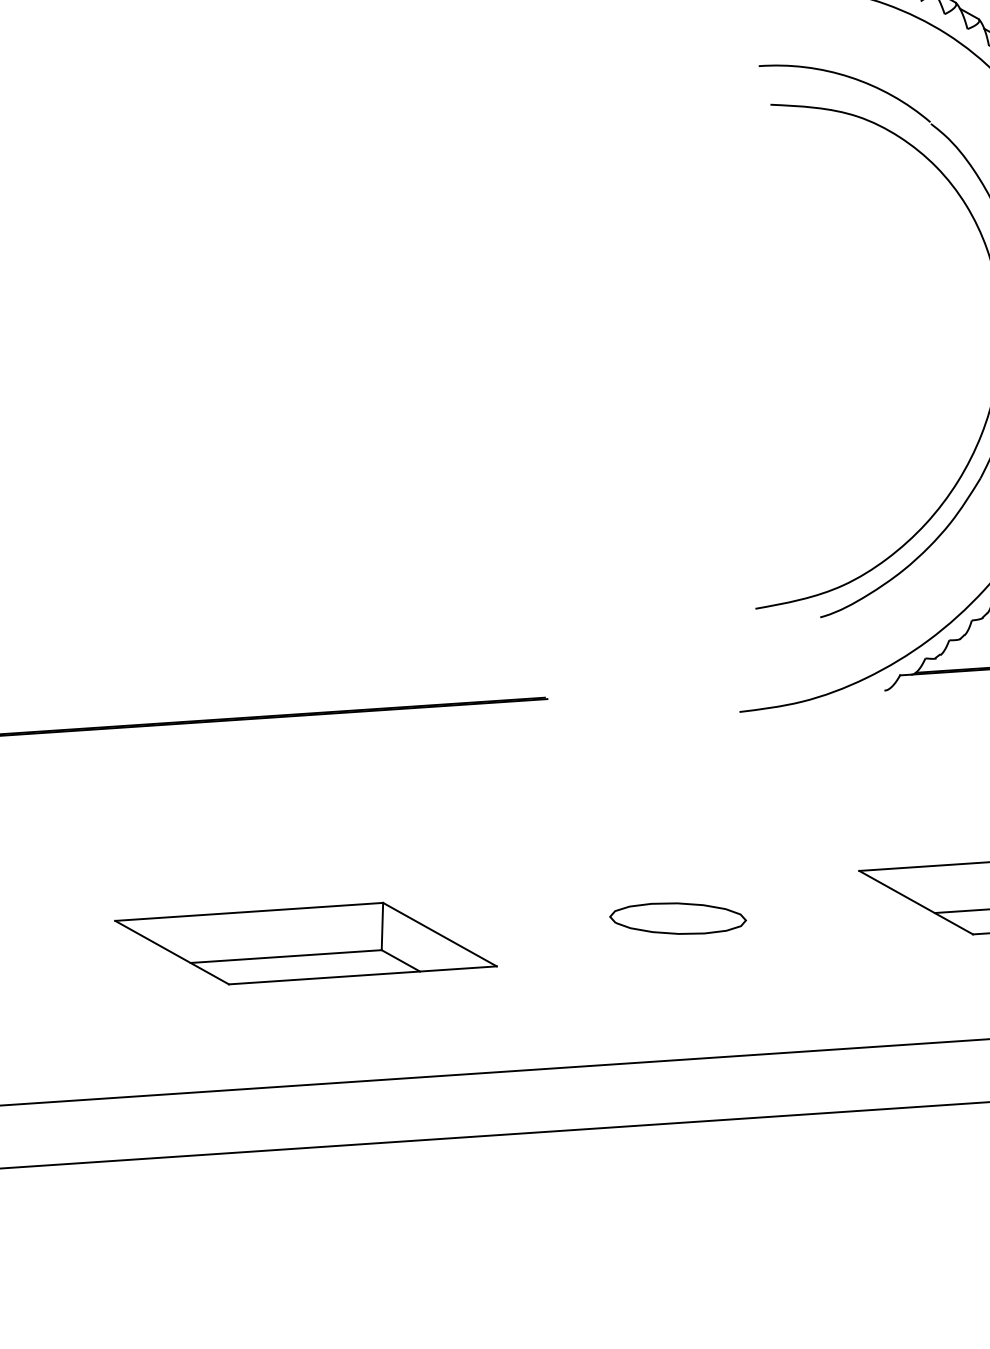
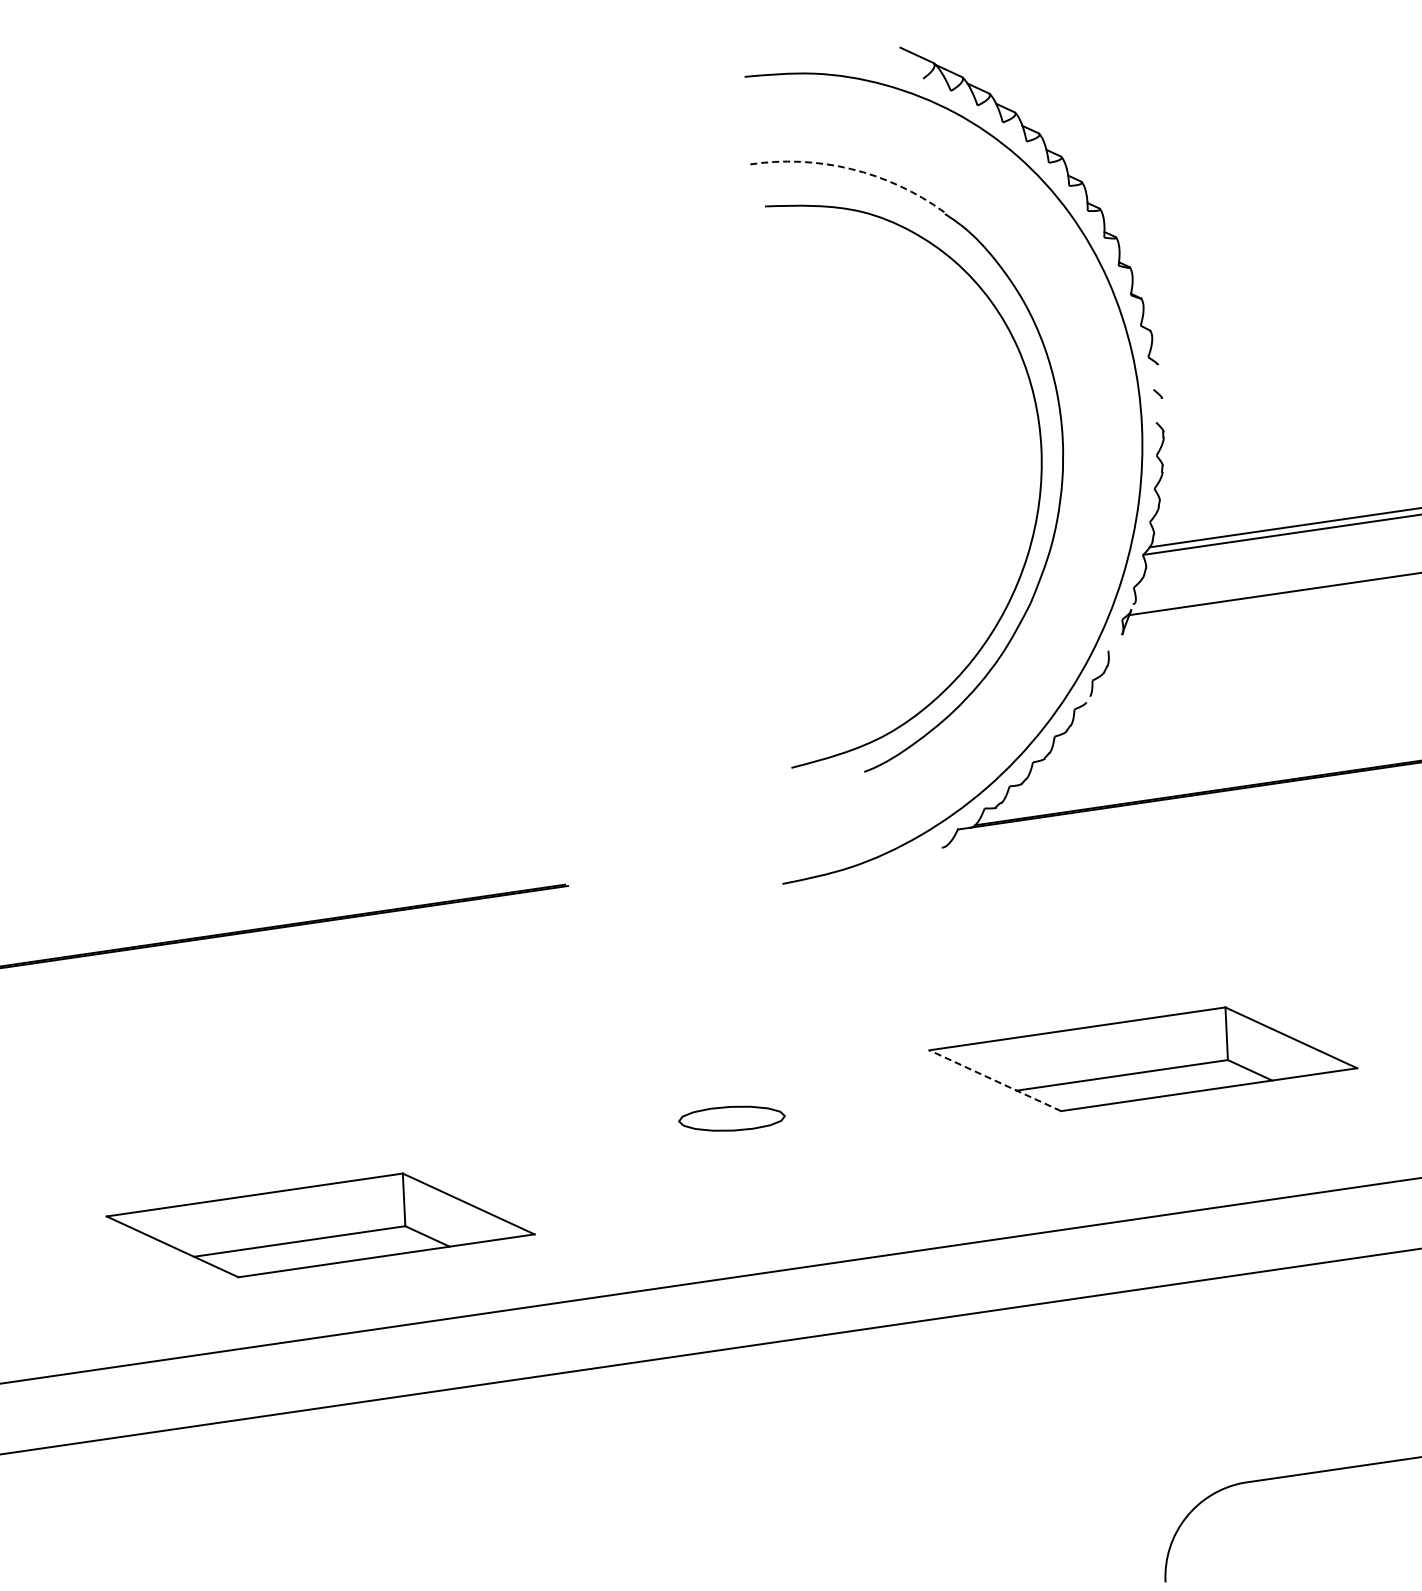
arc: (850, 77) -> (851, 169), solid -> dashed
line: (916, 902) -> (995, 1080), solid -> dashed
part: (677, 918) -> (731, 1118), size x0.7
part: (305, 943) -> (320, 1225), moved

